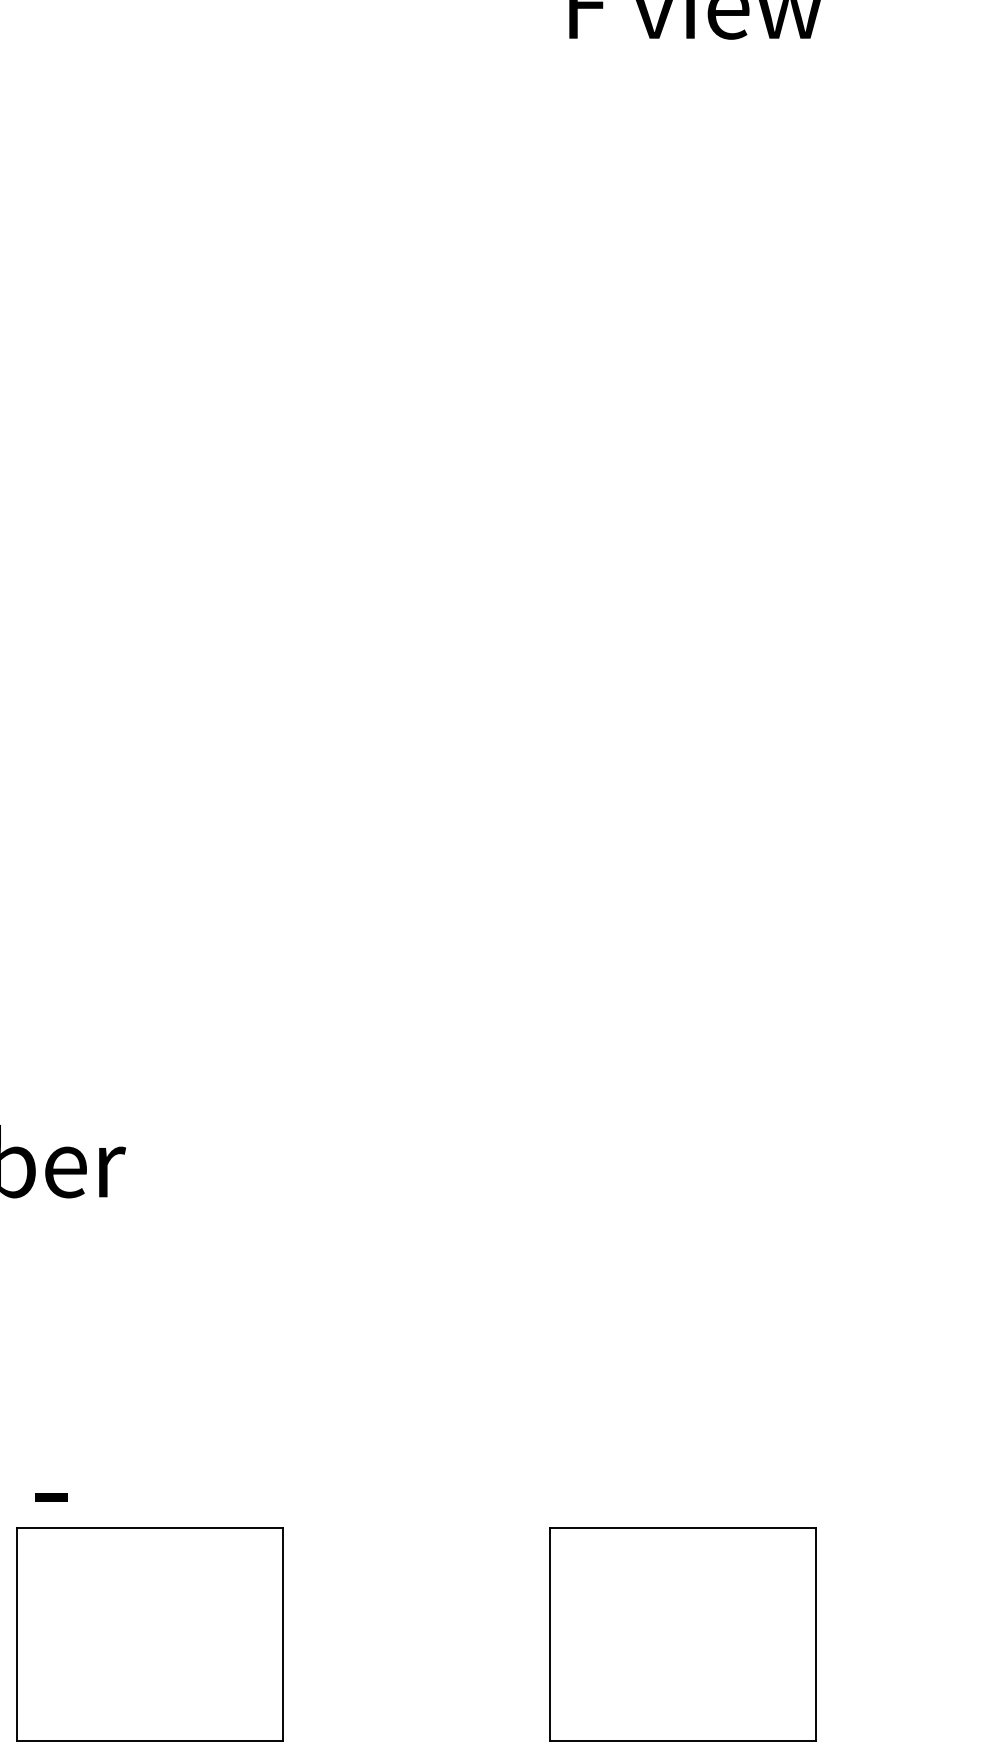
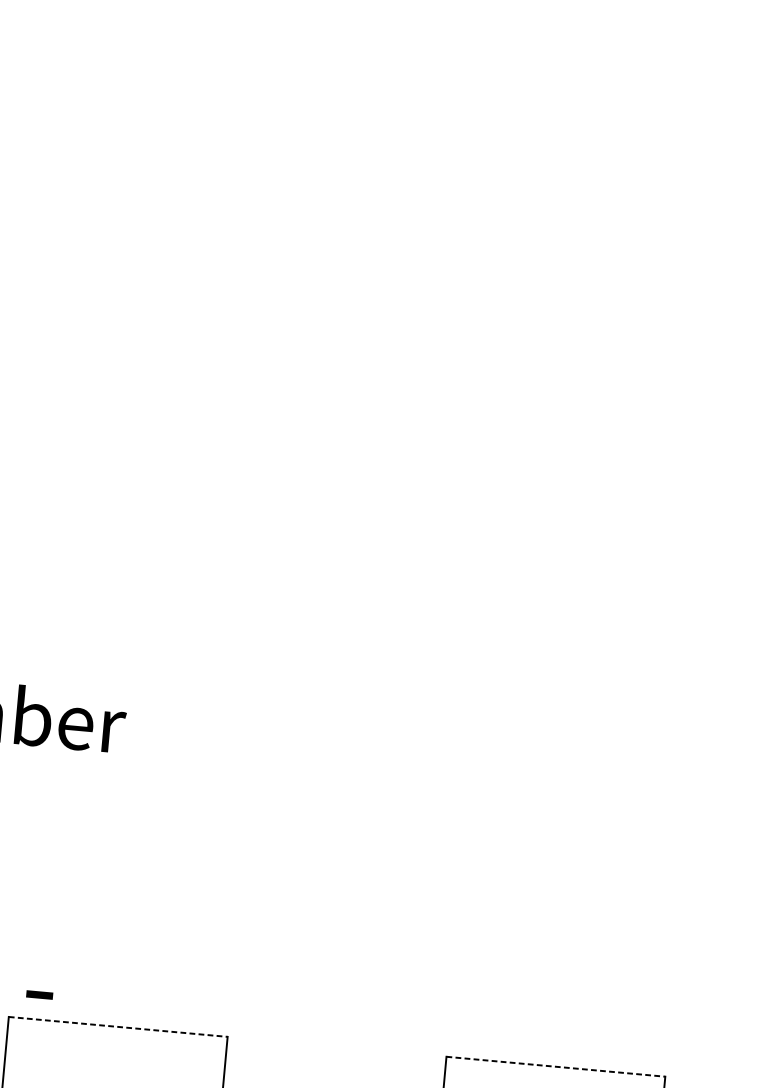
line: (150, 1527) -> (118, 1026), solid -> dashed
line: (683, 1527) -> (556, 1066), solid -> dashed

